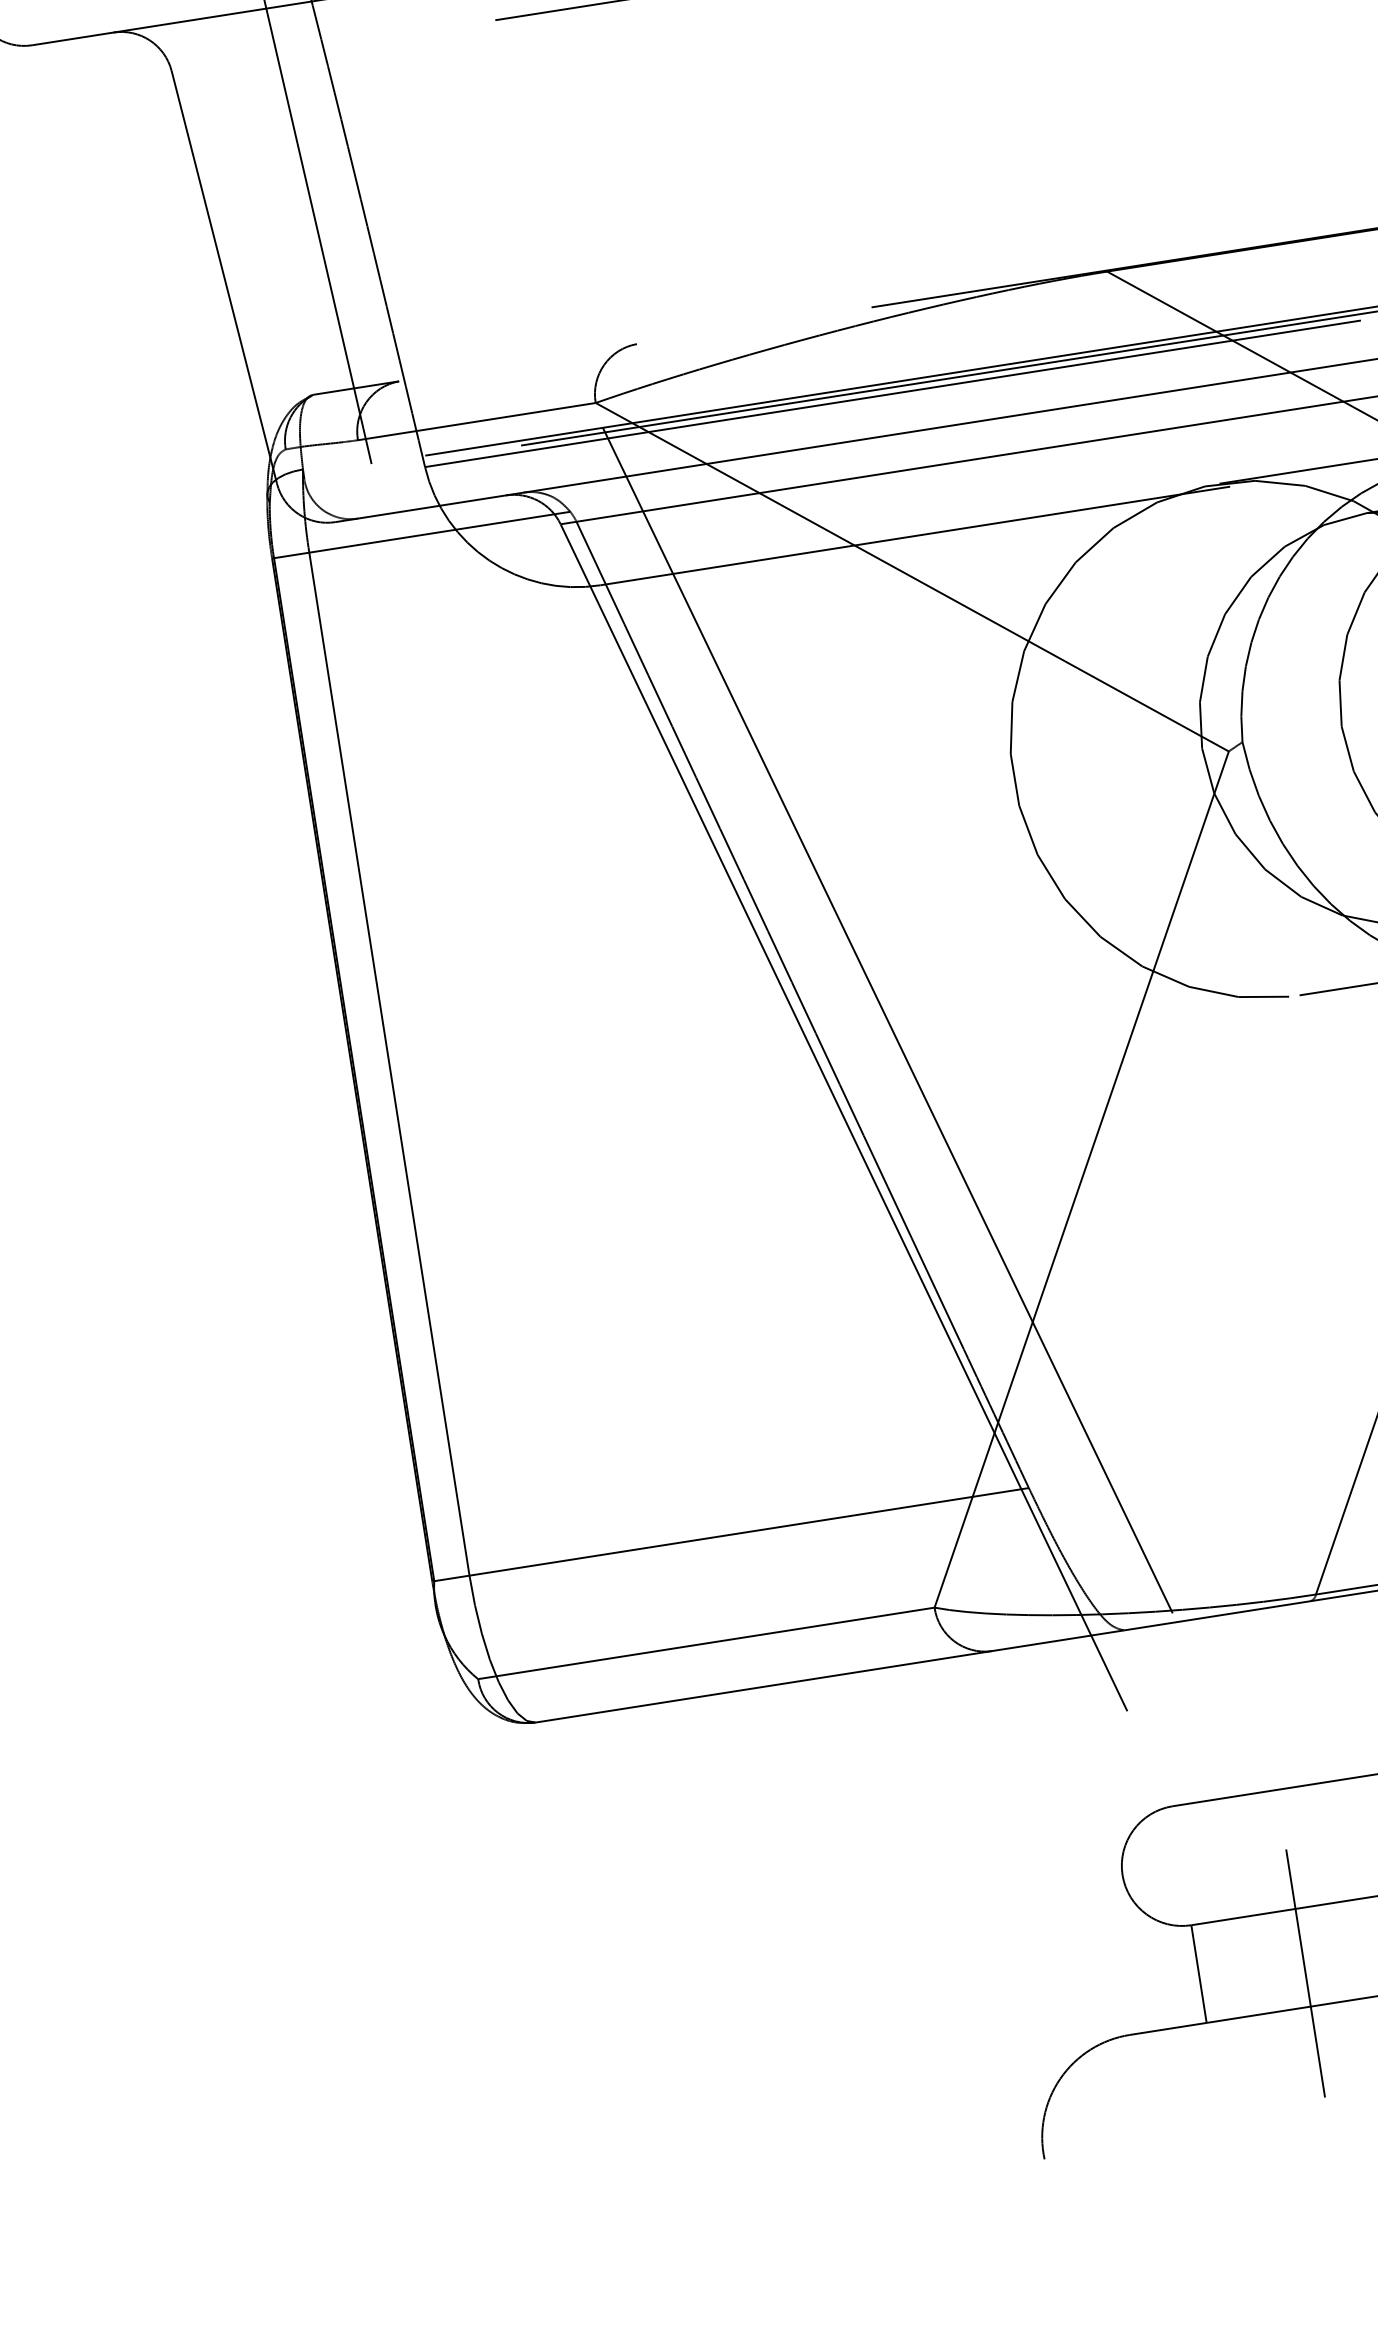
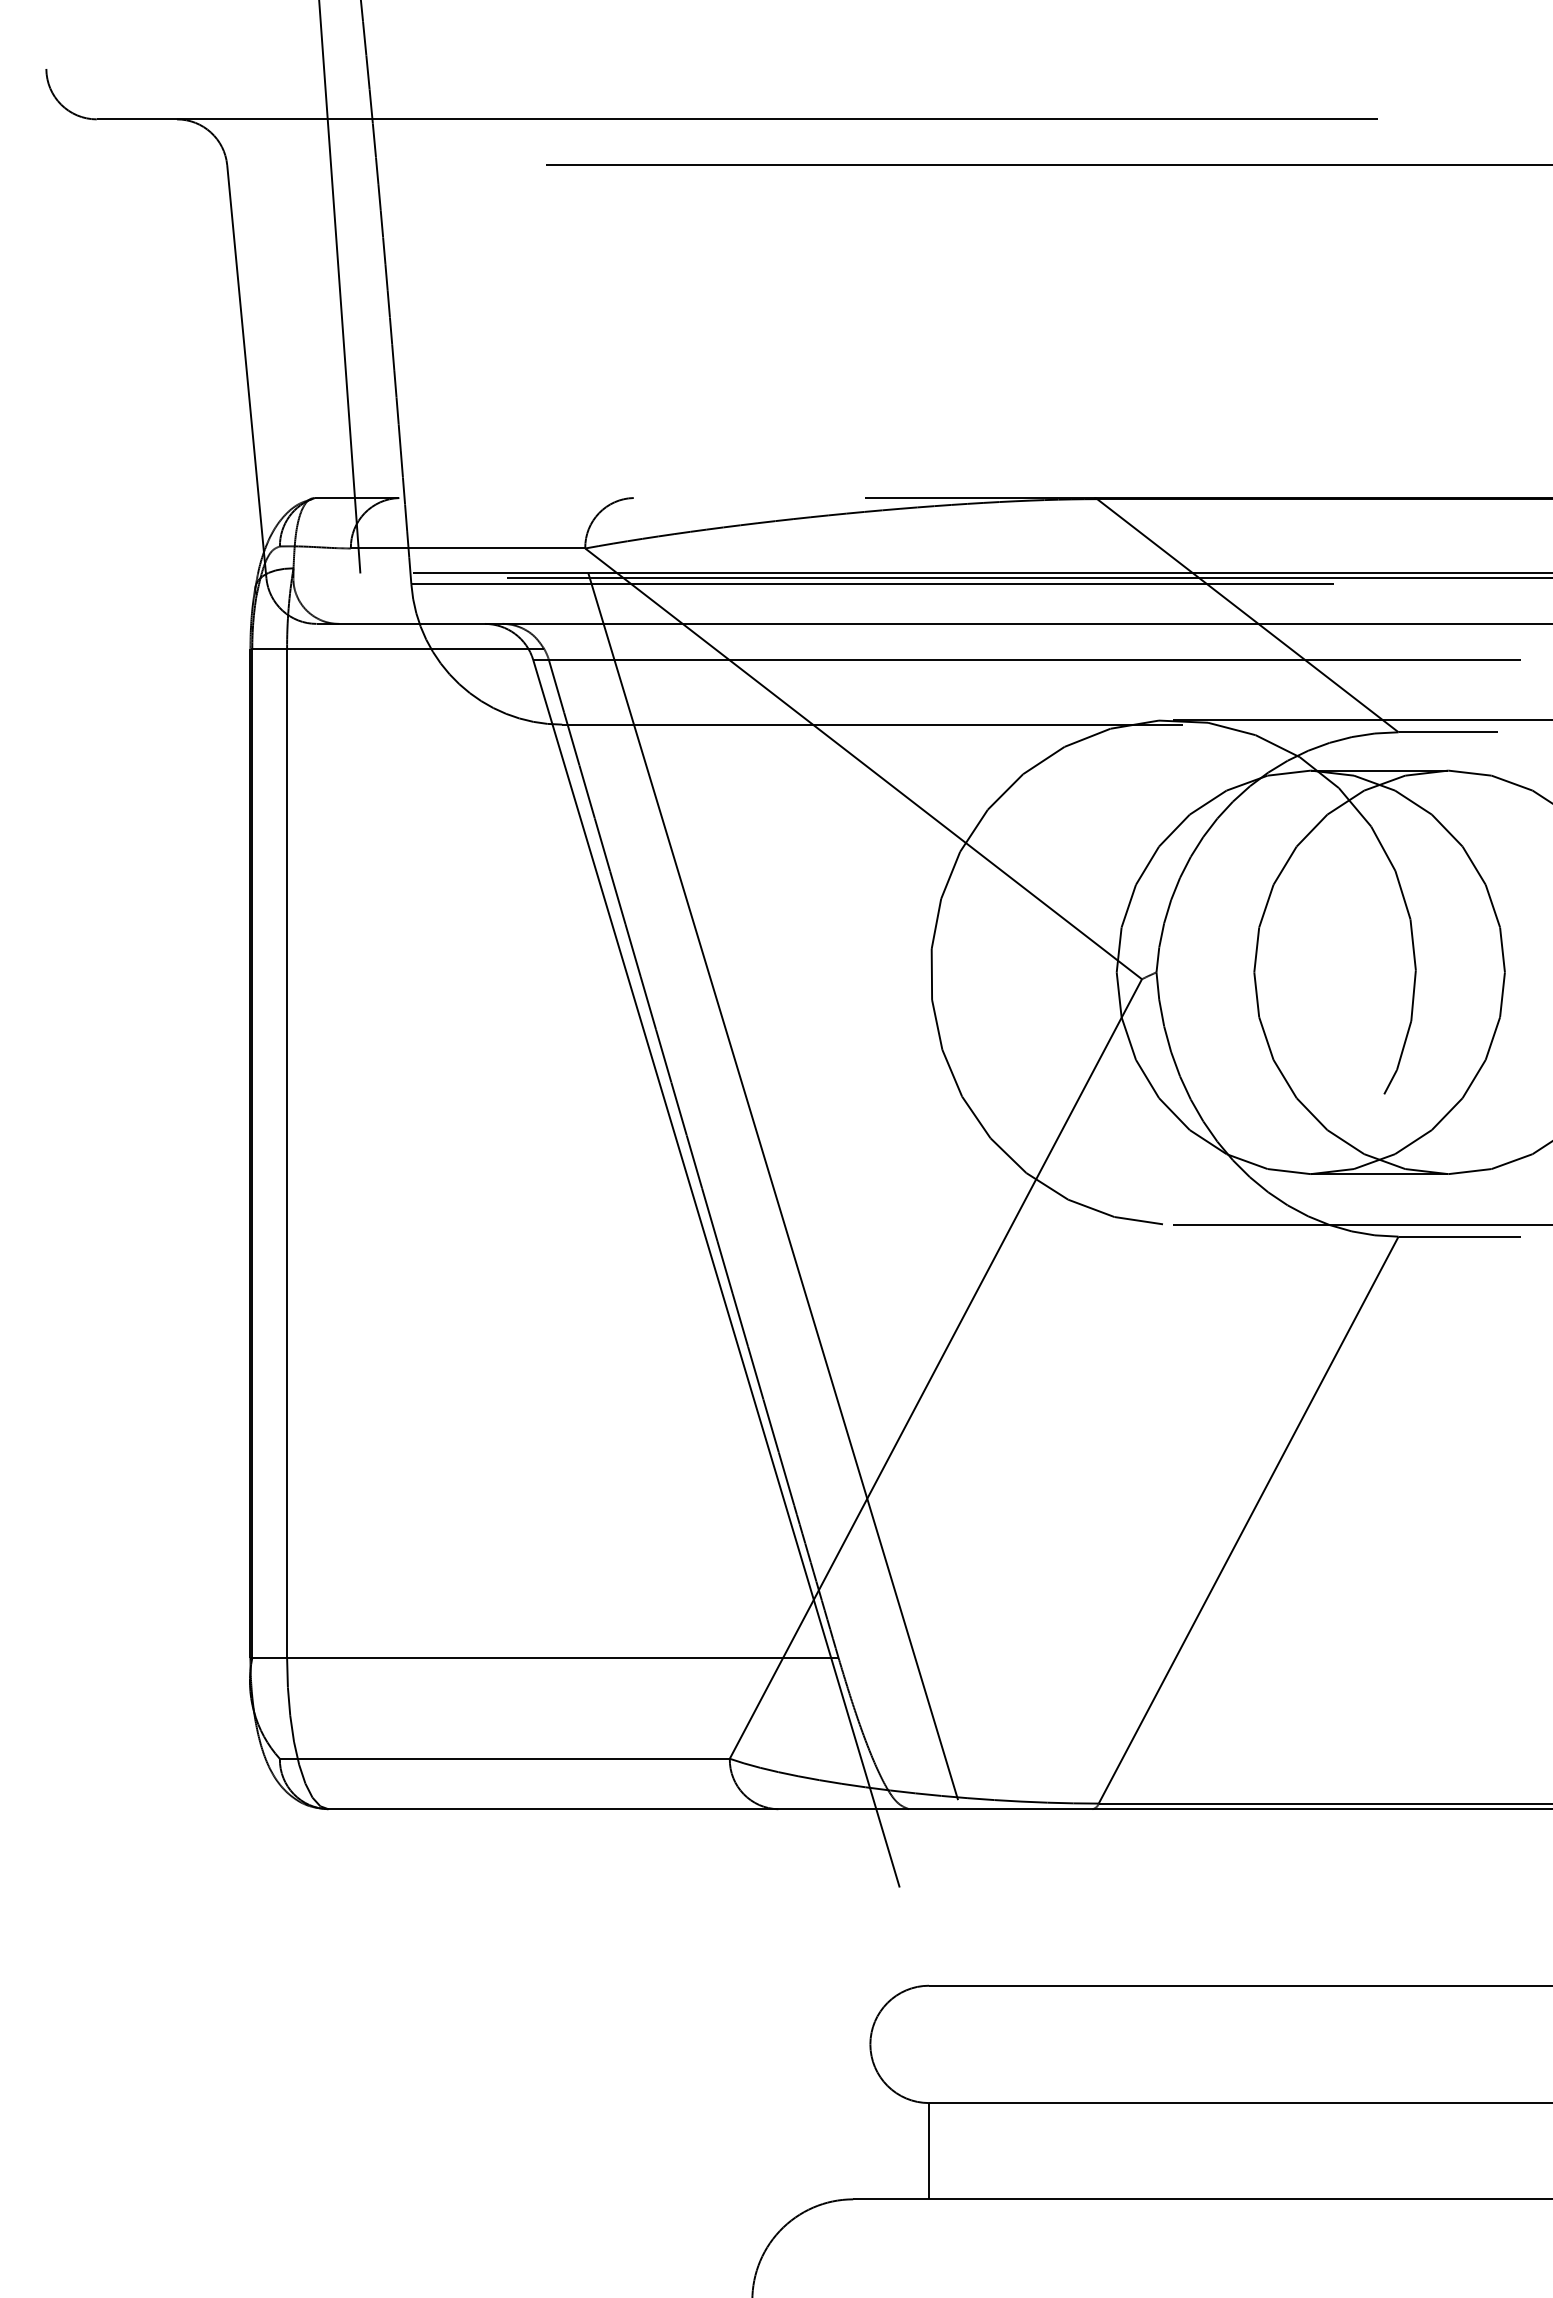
line: (1305, 1973) -> (1031, 2166), removed

